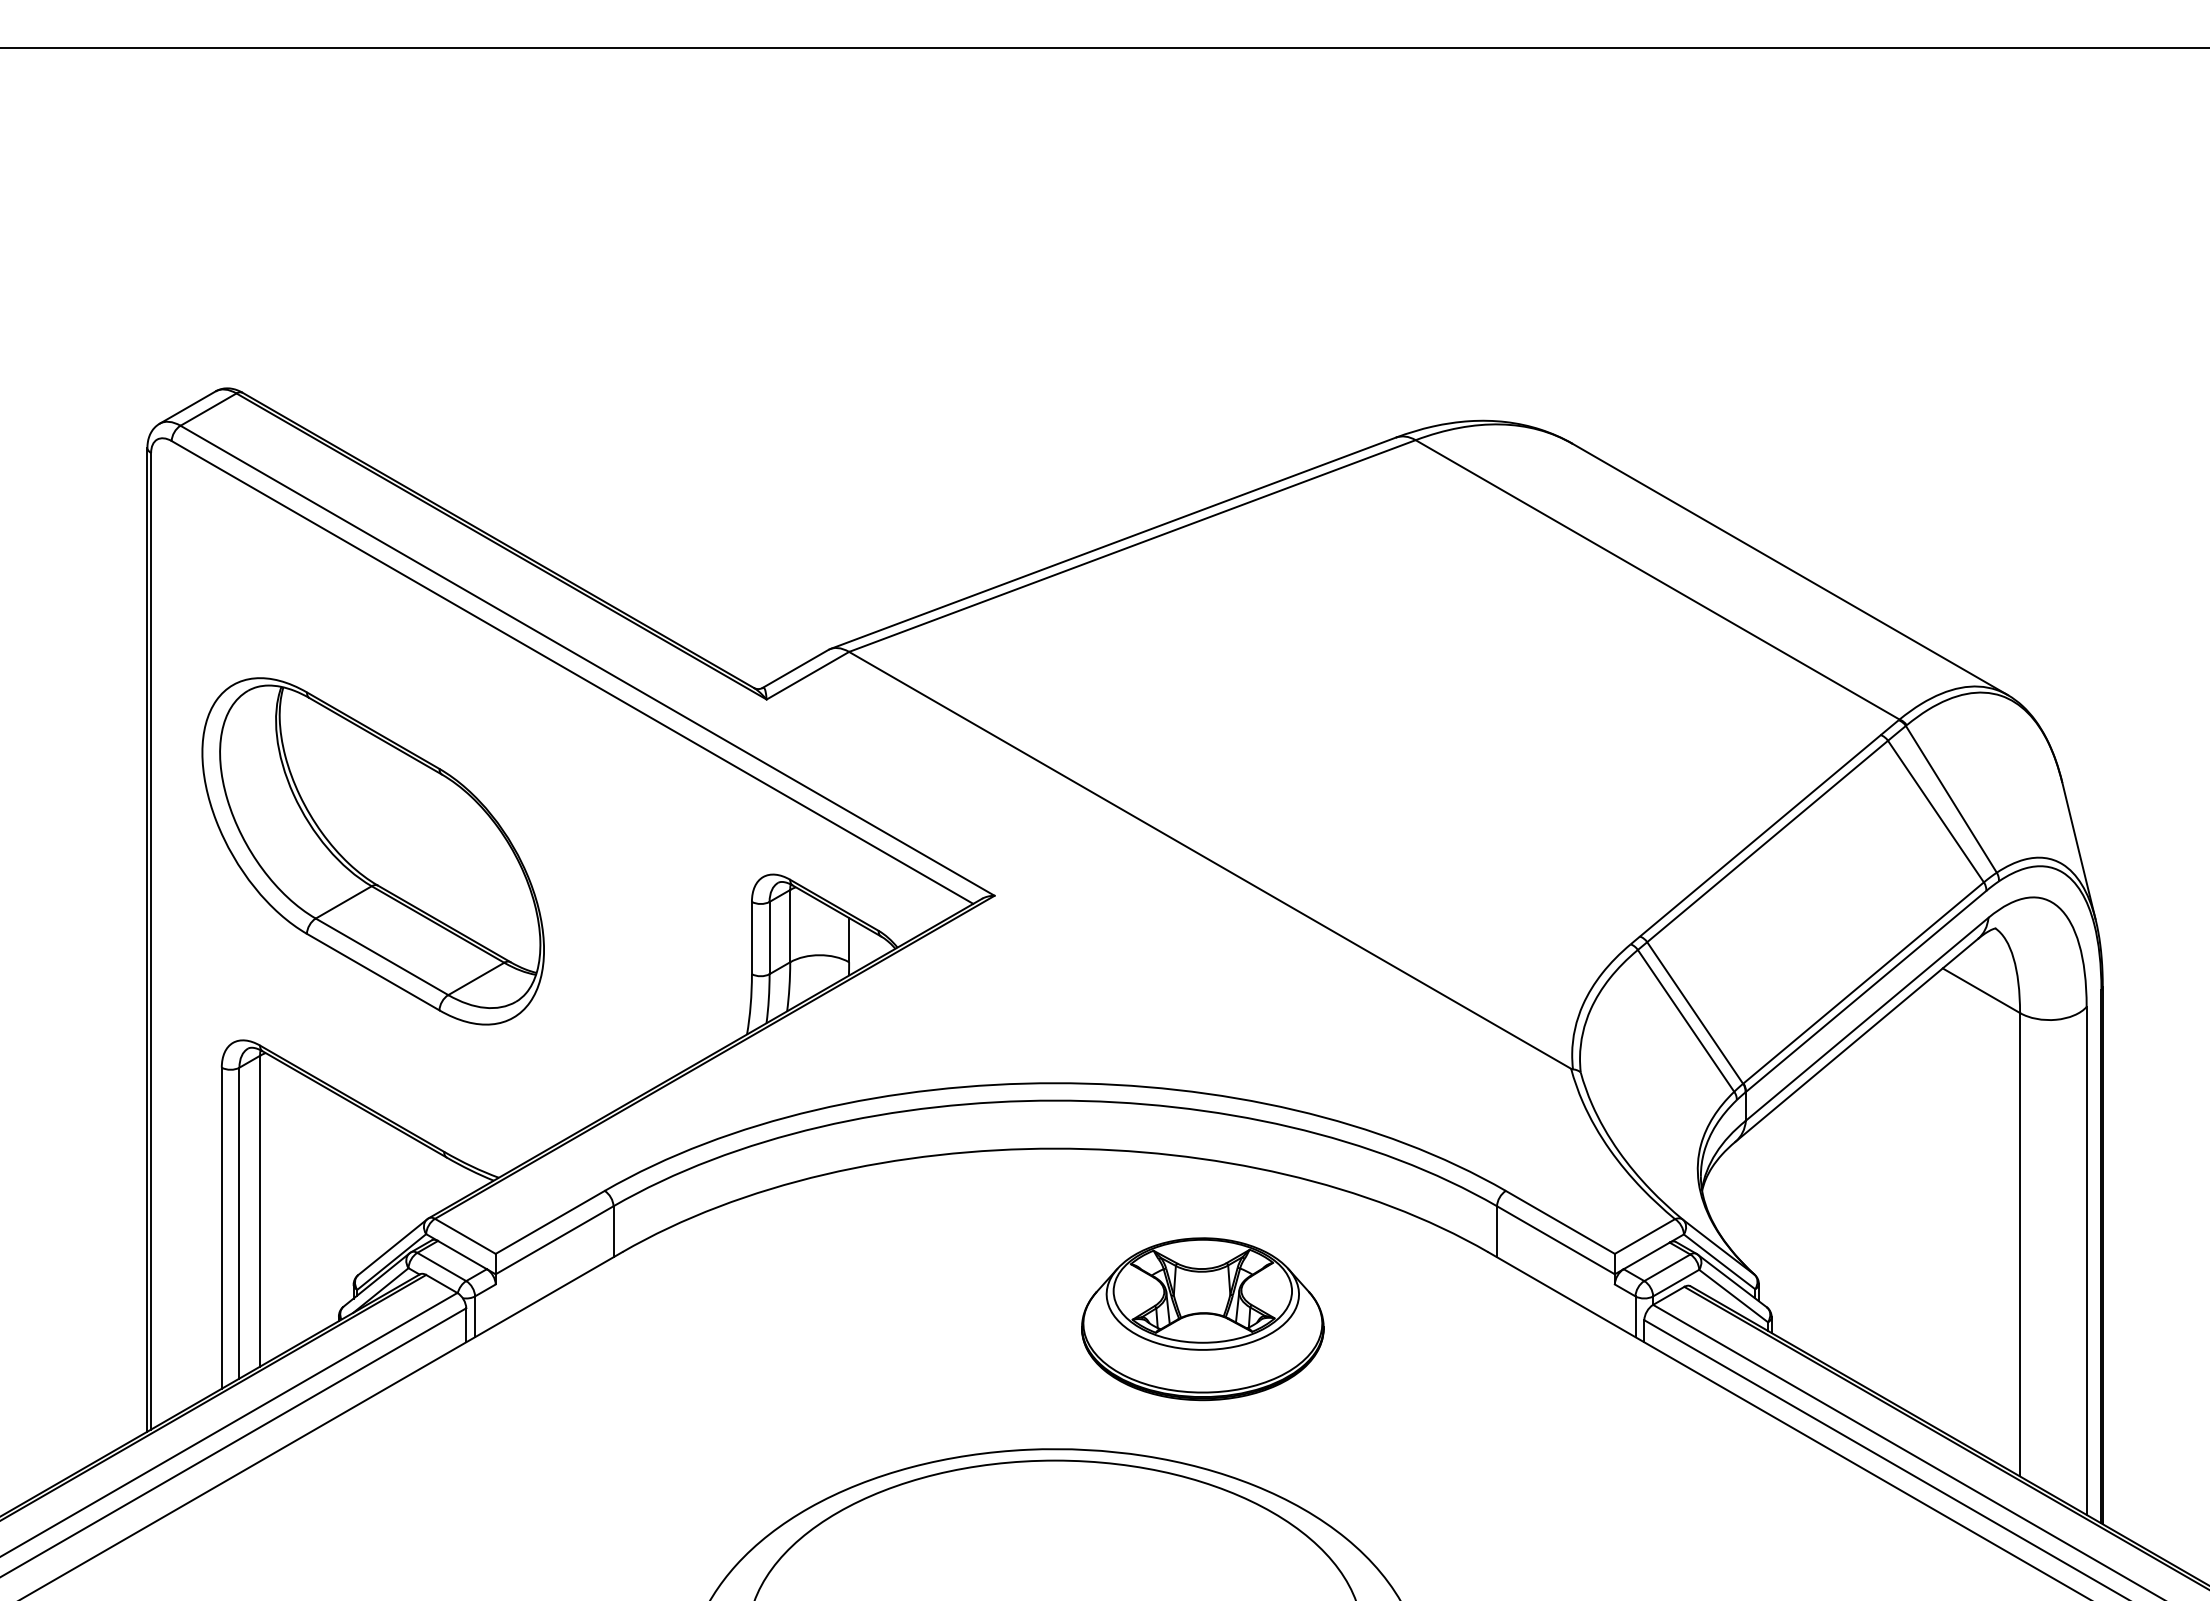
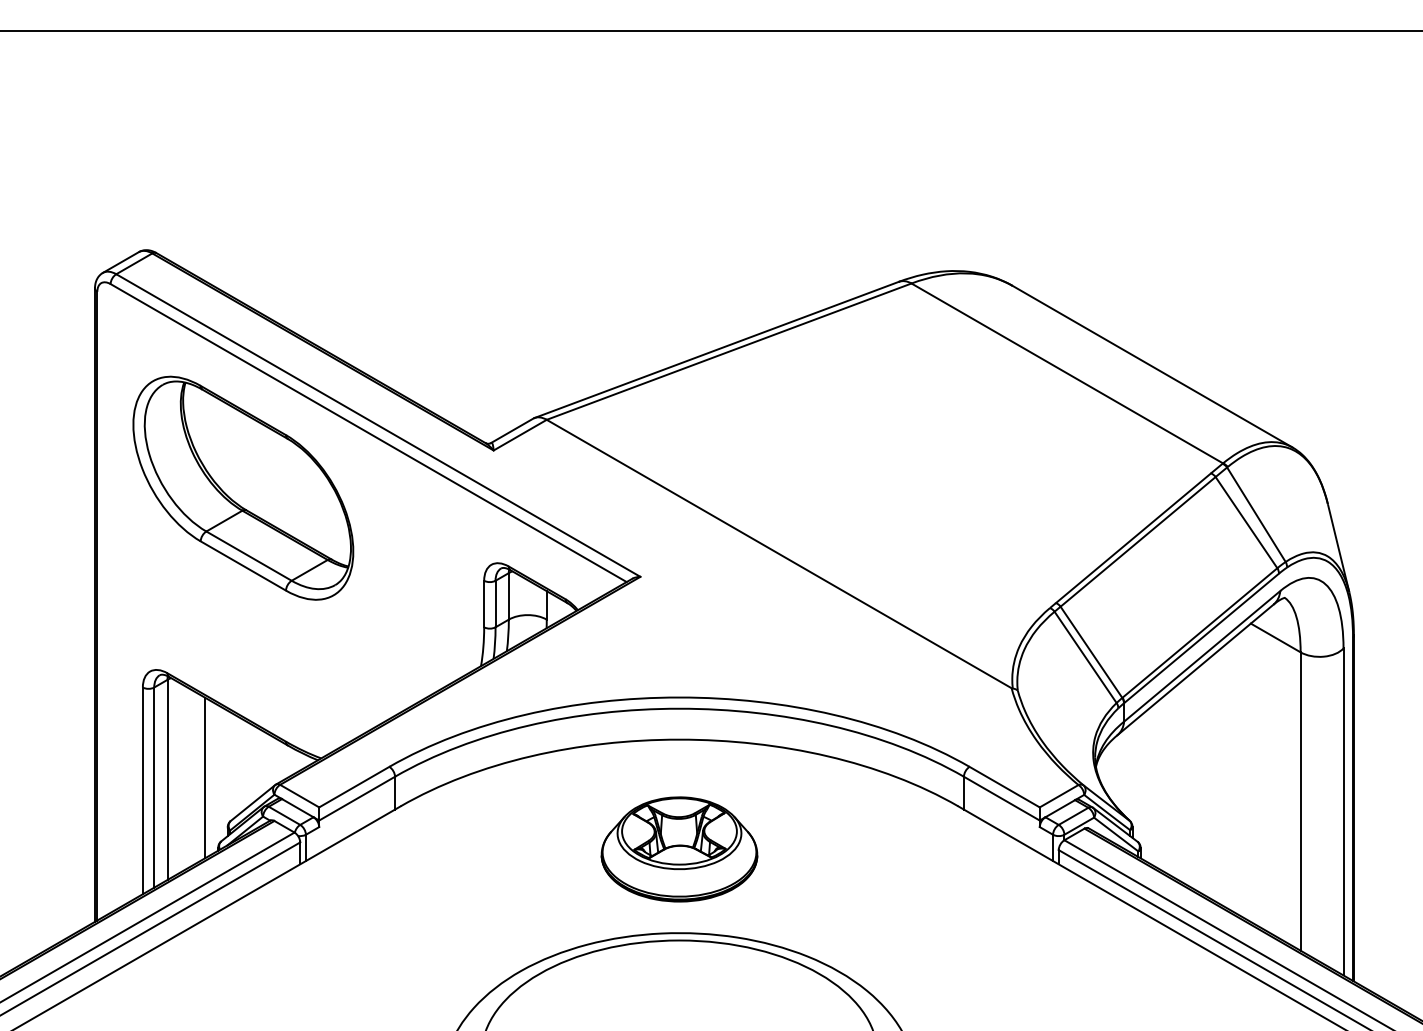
part: (373, 850) -> (243, 487), moved
line: (319, 1207) -> (205, 777), added
part: (1202, 1319) -> (679, 849), moved

